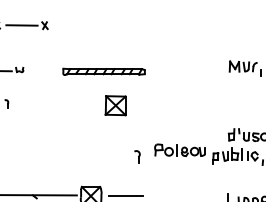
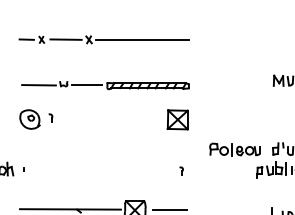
line: (97, 25) -> (141, 39), added
line: (42, 71) -> (86, 85), added
part: (115, 105) -> (177, 119), moved
part: (179, 150) -> (234, 149), moved
part: (137, 156) -> (181, 170), size x0.62

